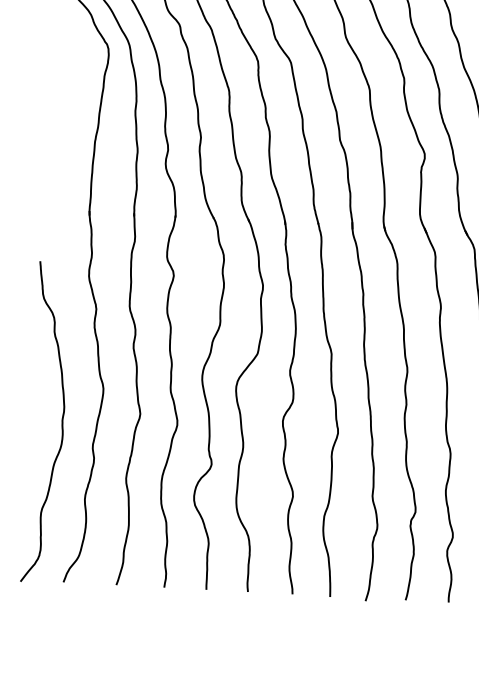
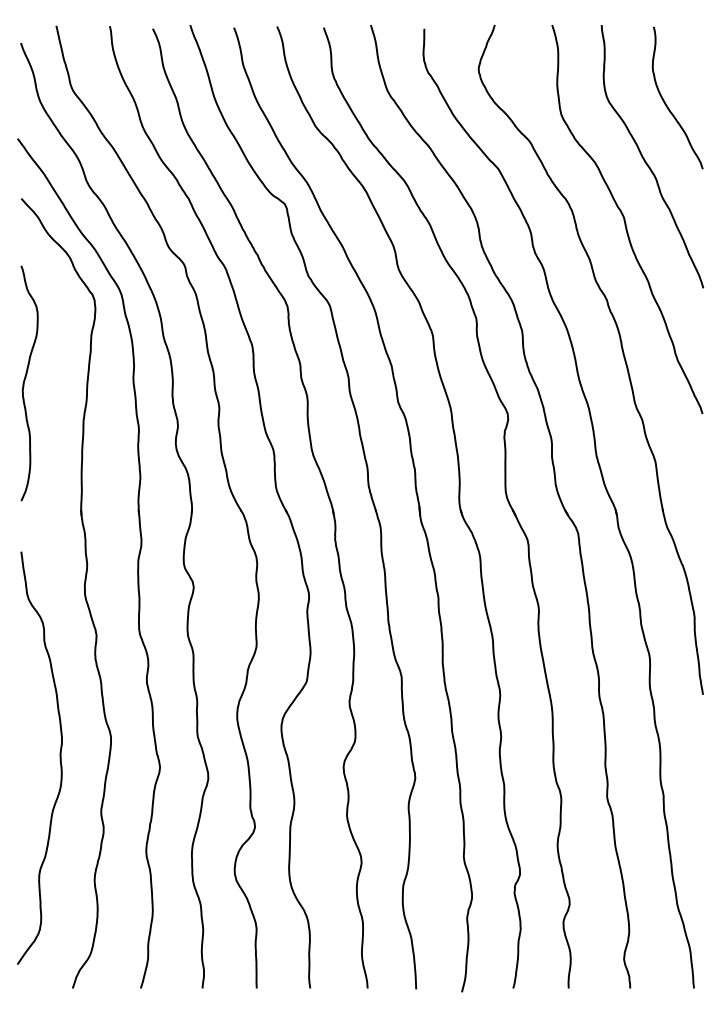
curve: (51, 109) -> (25, 381), added
curve: (61, 422) -> (59, 757), moved

